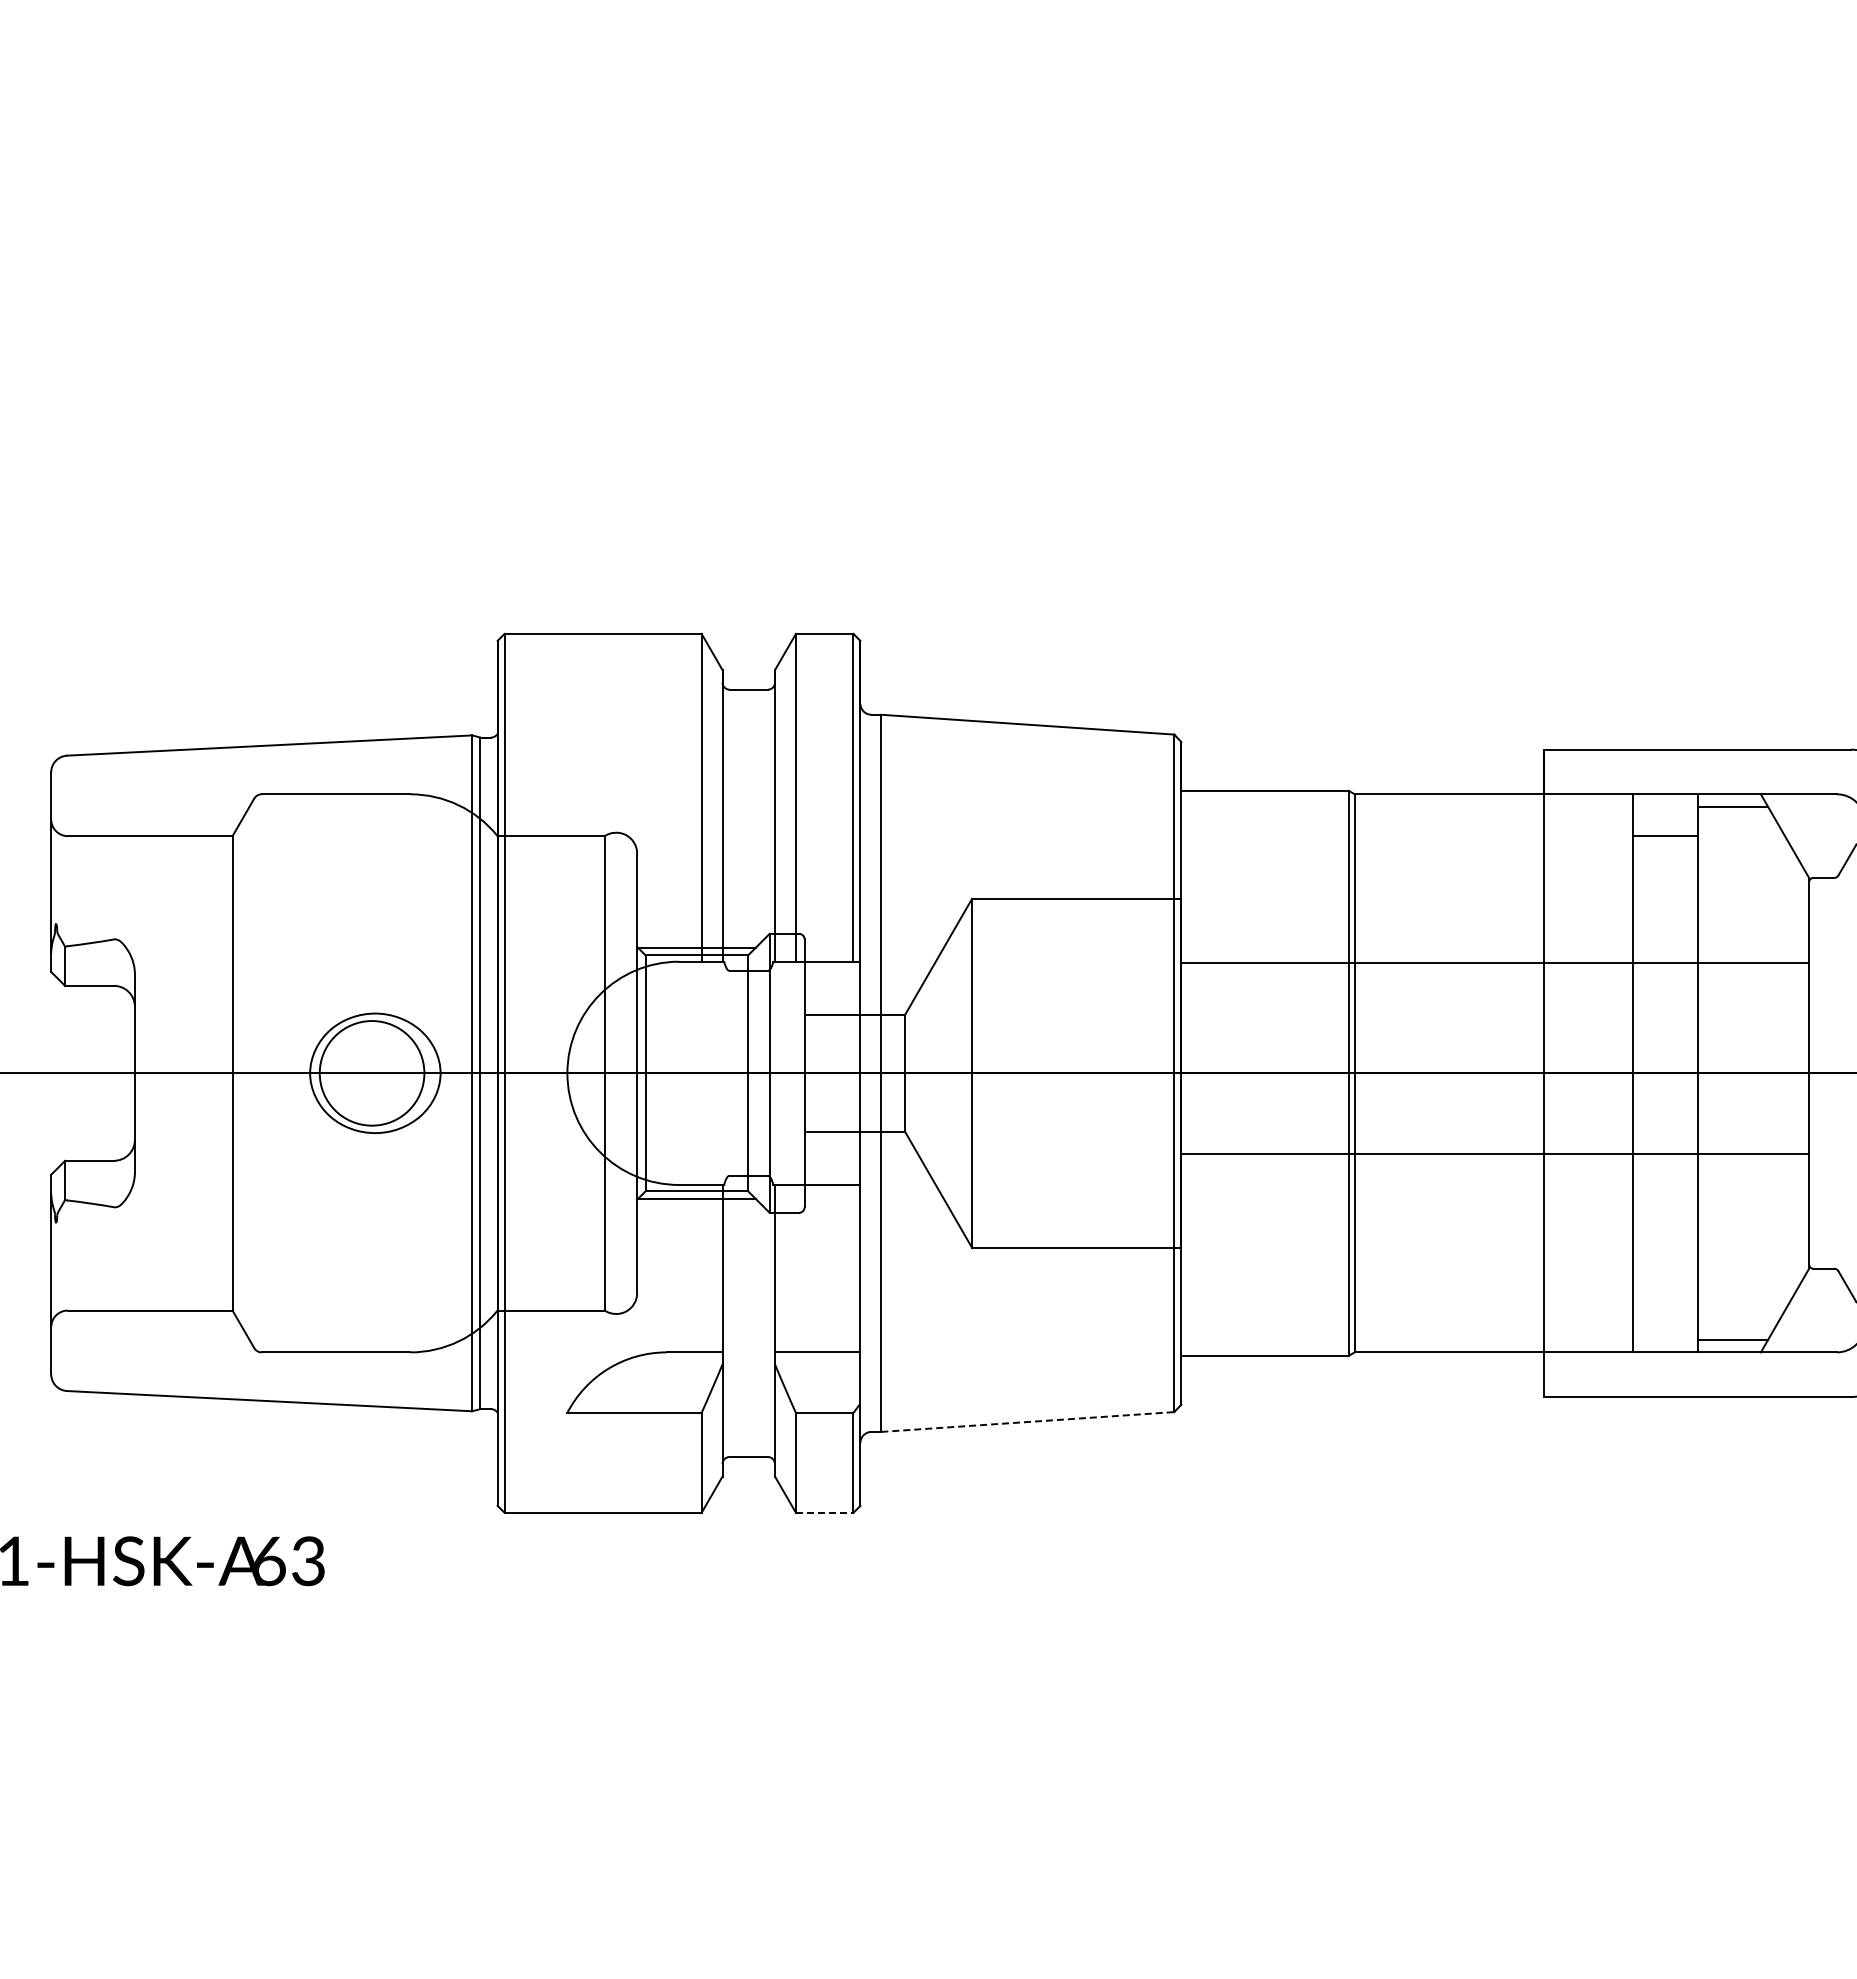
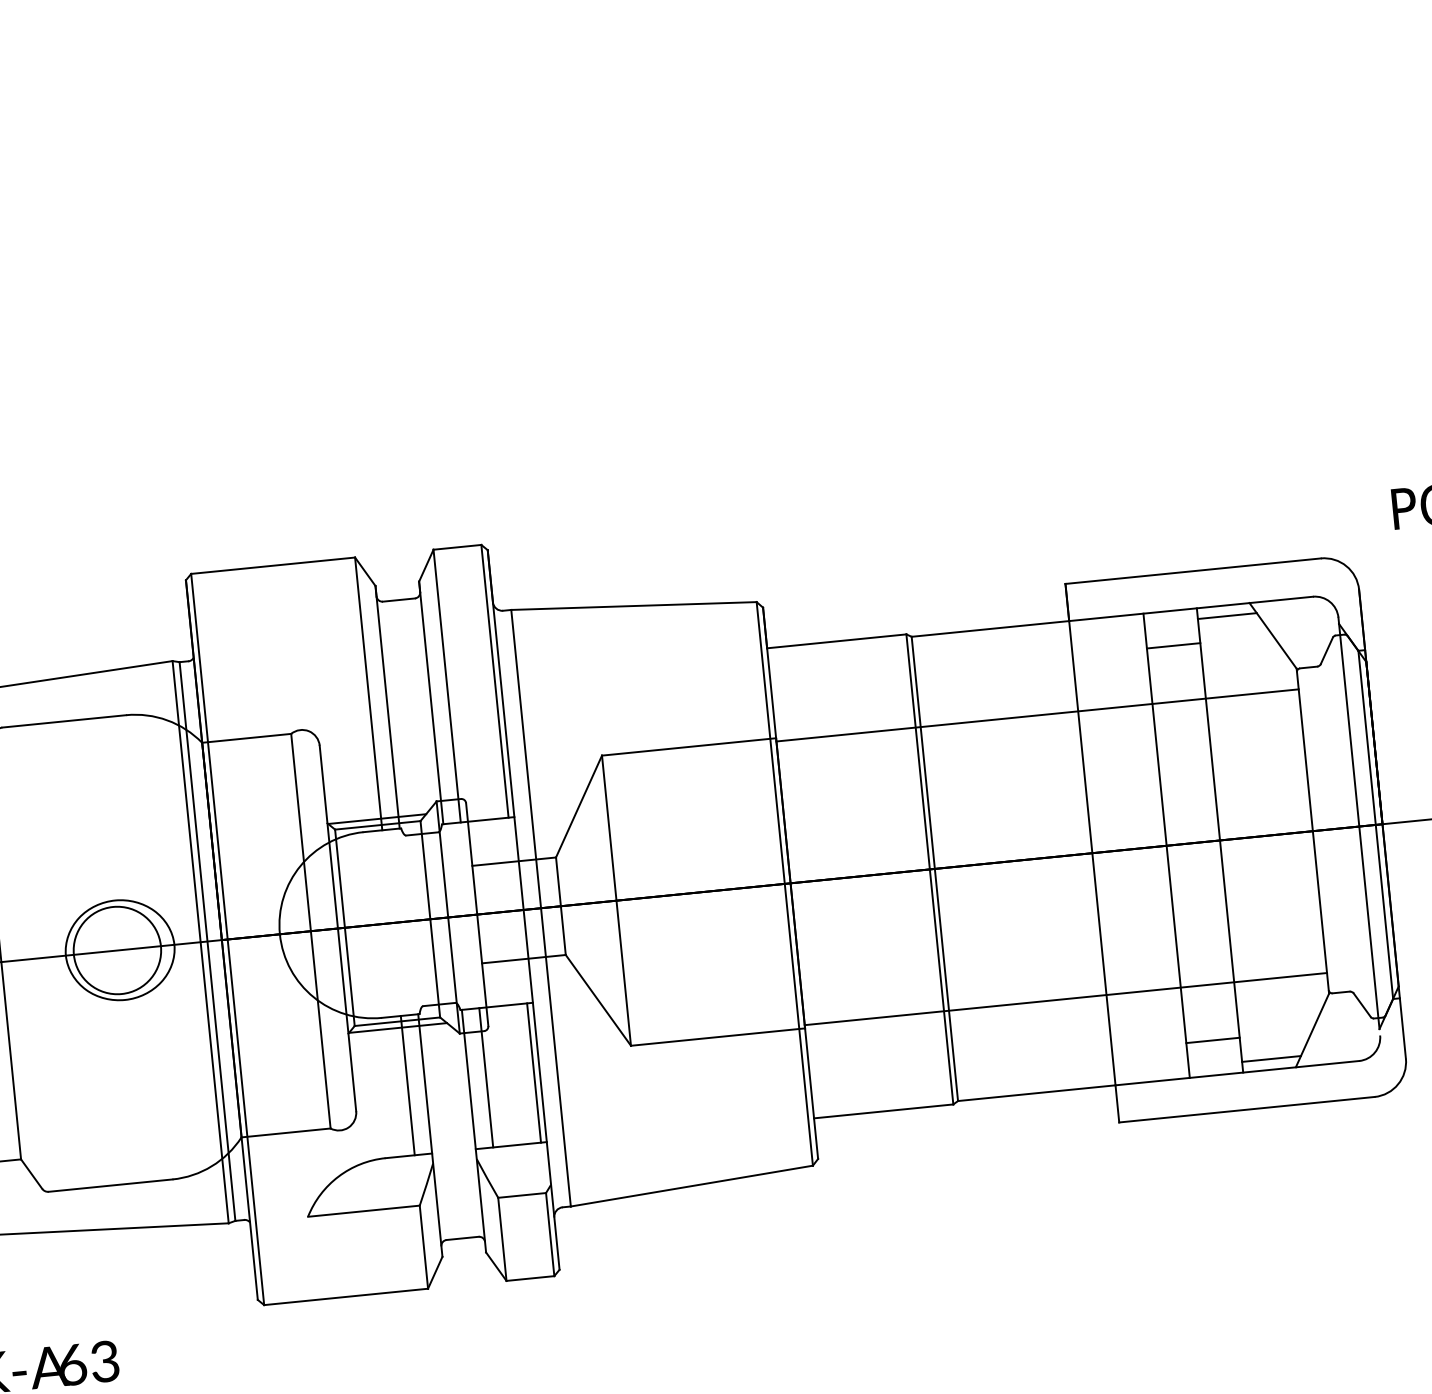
line: (1495, 962) -> (1037, 715), moved
line: (1495, 1153) -> (1066, 998), moved
line: (701, 1268) -> (407, 1085), added
line: (795, 1268) -> (485, 1077), added
line: (853, 1268) -> (534, 1072), added
line: (1665, 1310) -> (1213, 1040), added
line: (1027, 1422) -> (691, 1186), dashed -> solid
line: (824, 1512) -> (530, 1278), dashed -> solid

